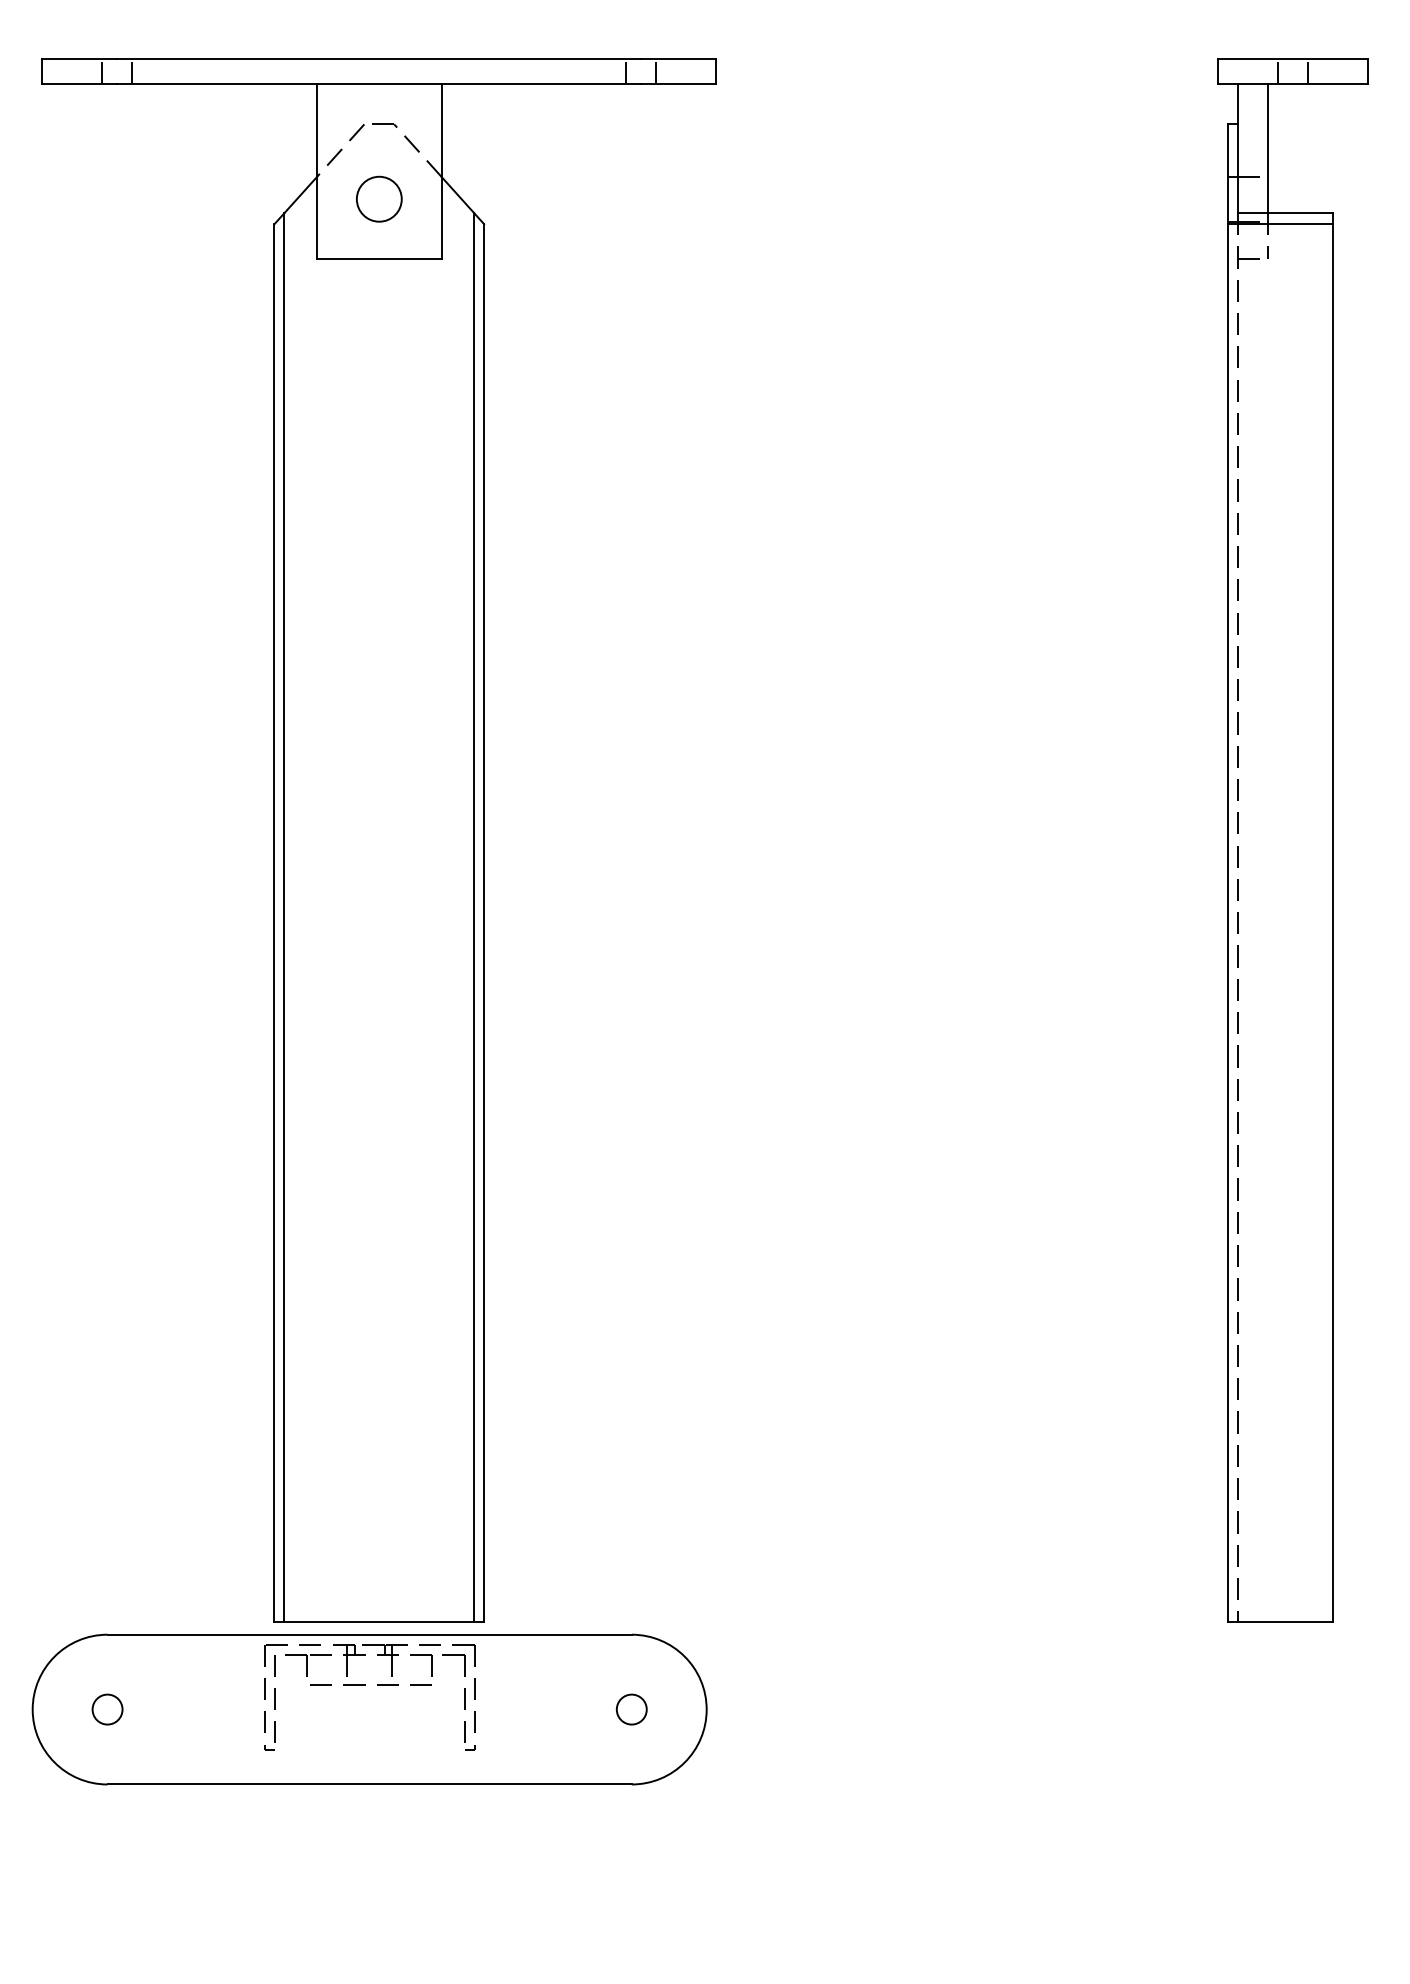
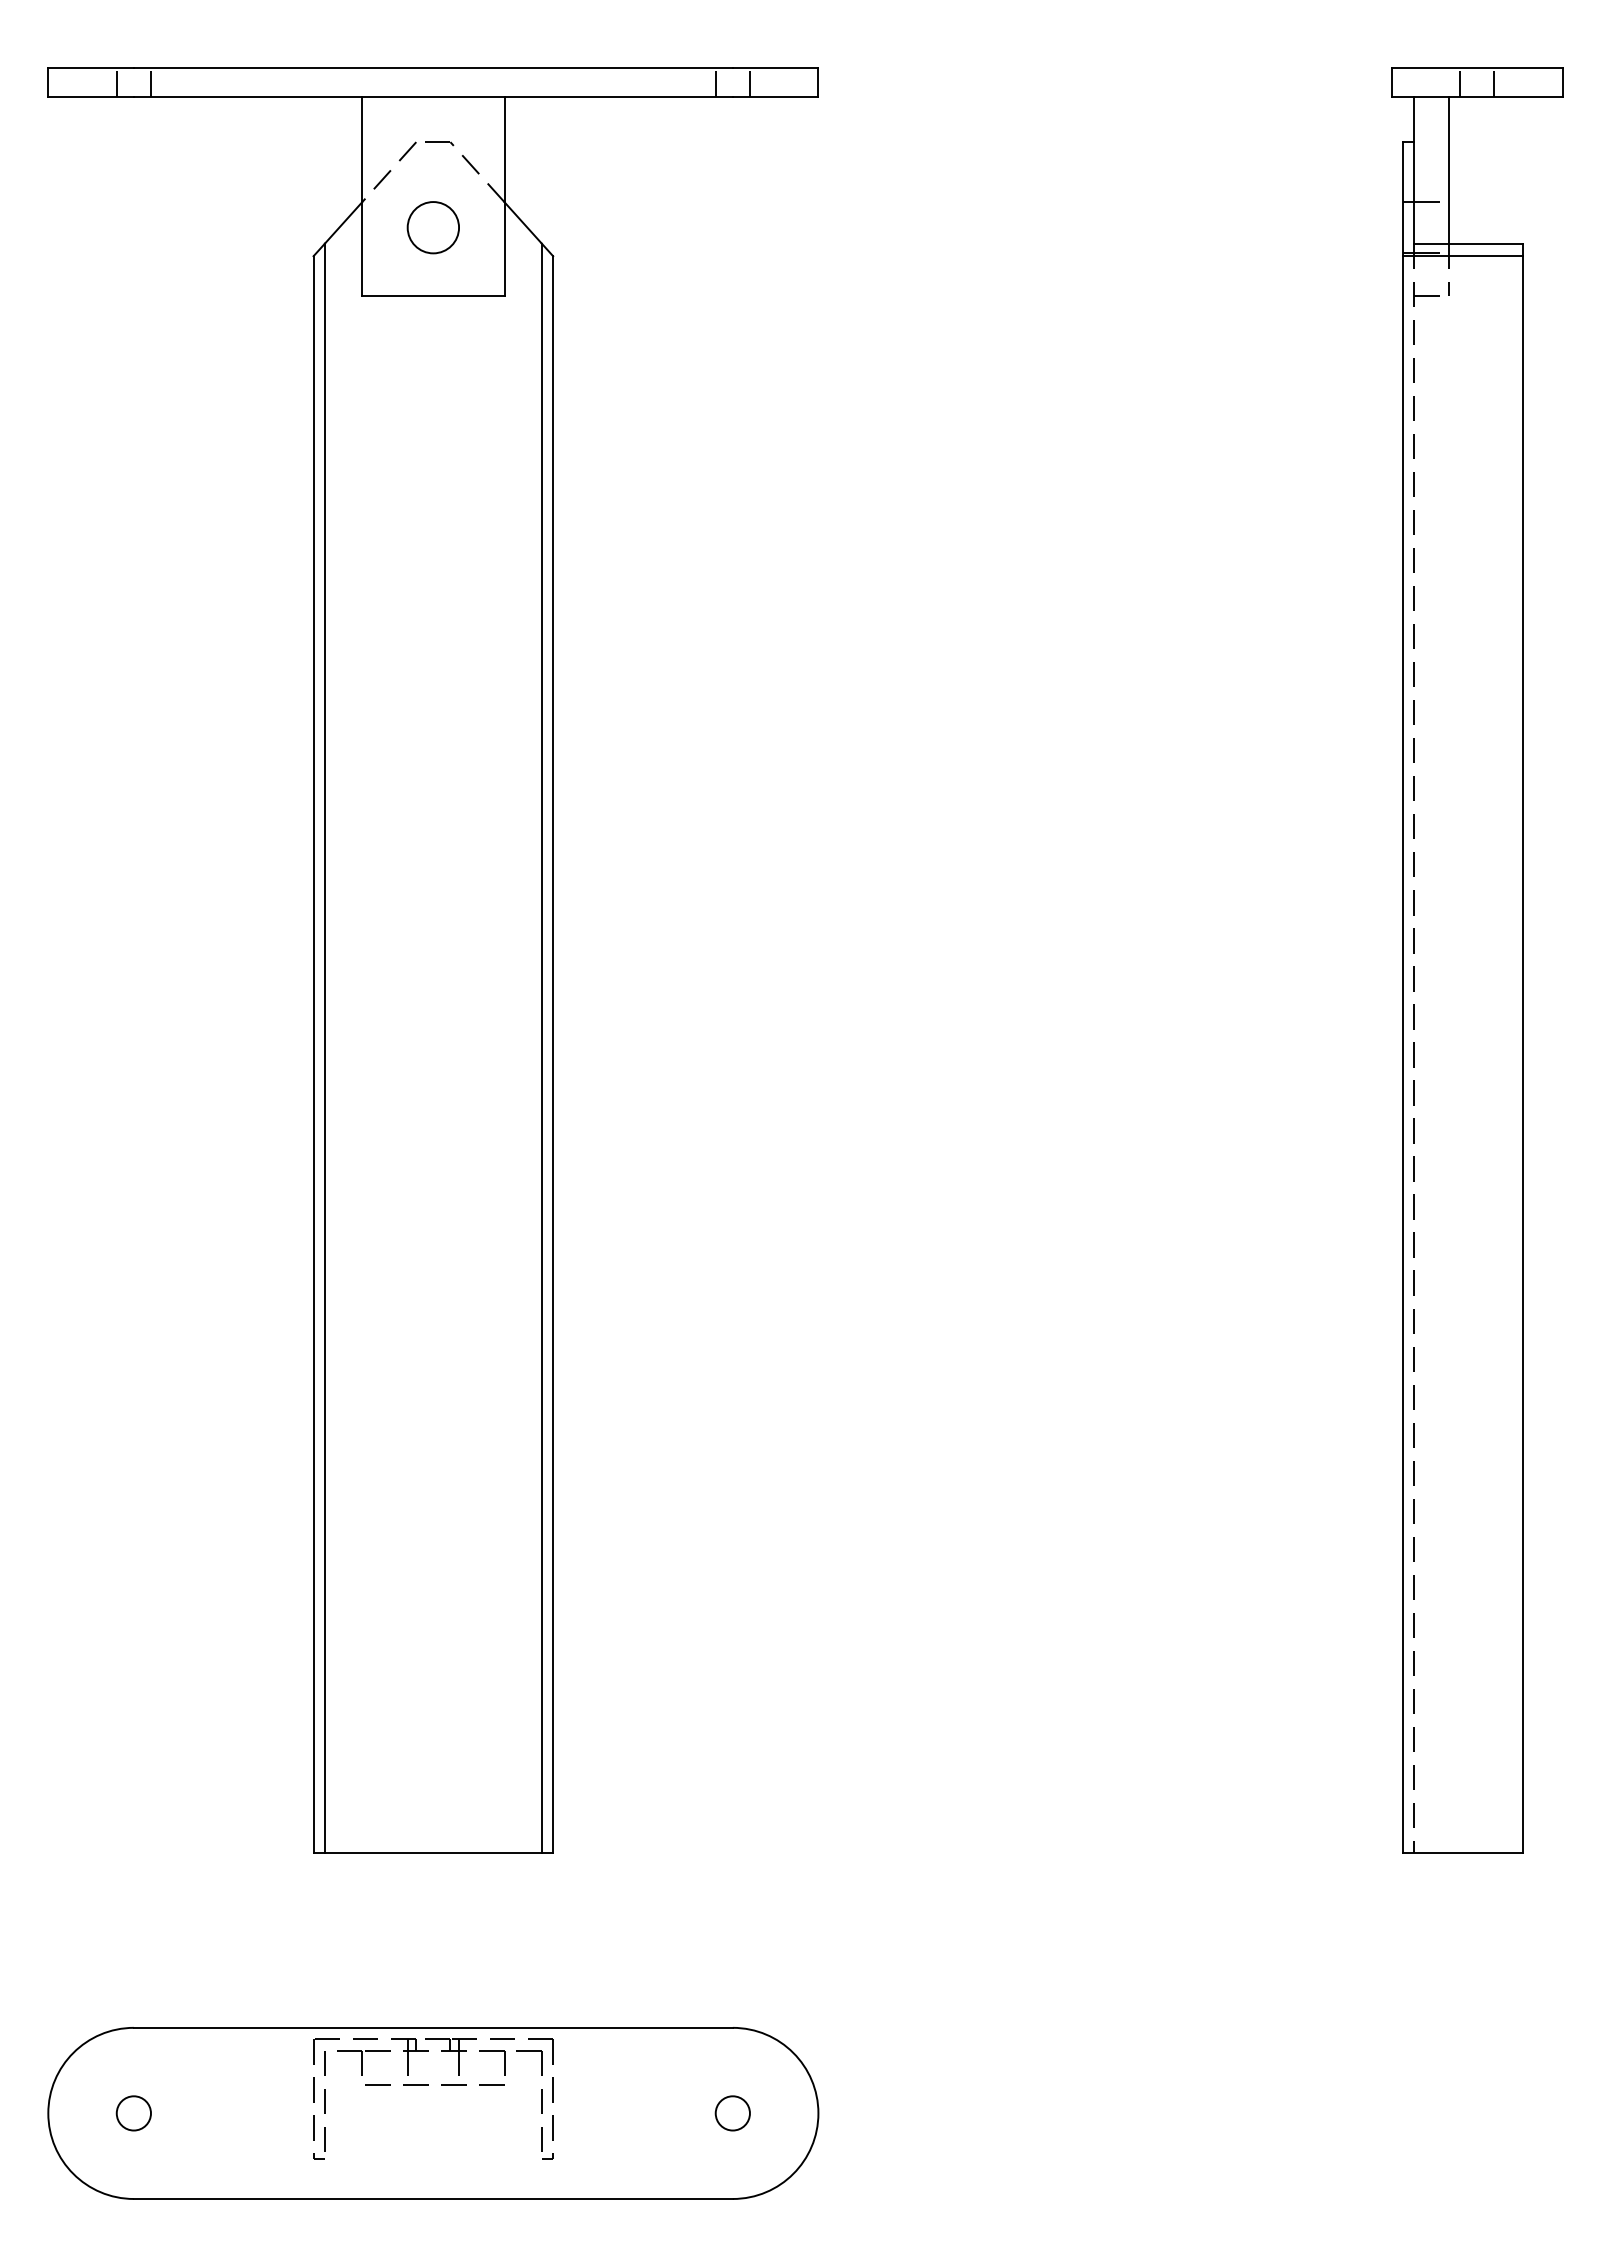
part: (369, 1709) -> (433, 2113), moved

